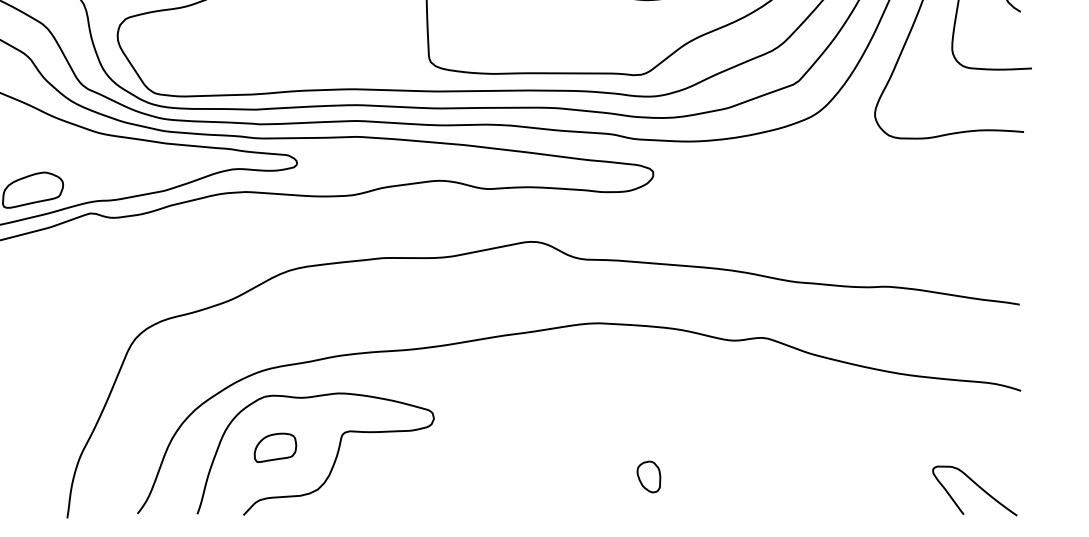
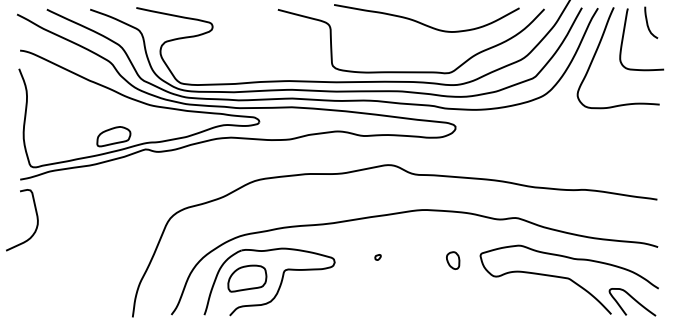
part: (511, 409) -> (377, 257), added
part: (275, 447) -> (247, 278), size x1.67
curve: (858, 449) -> (568, 279), added
part: (649, 476) -> (453, 260), moved

